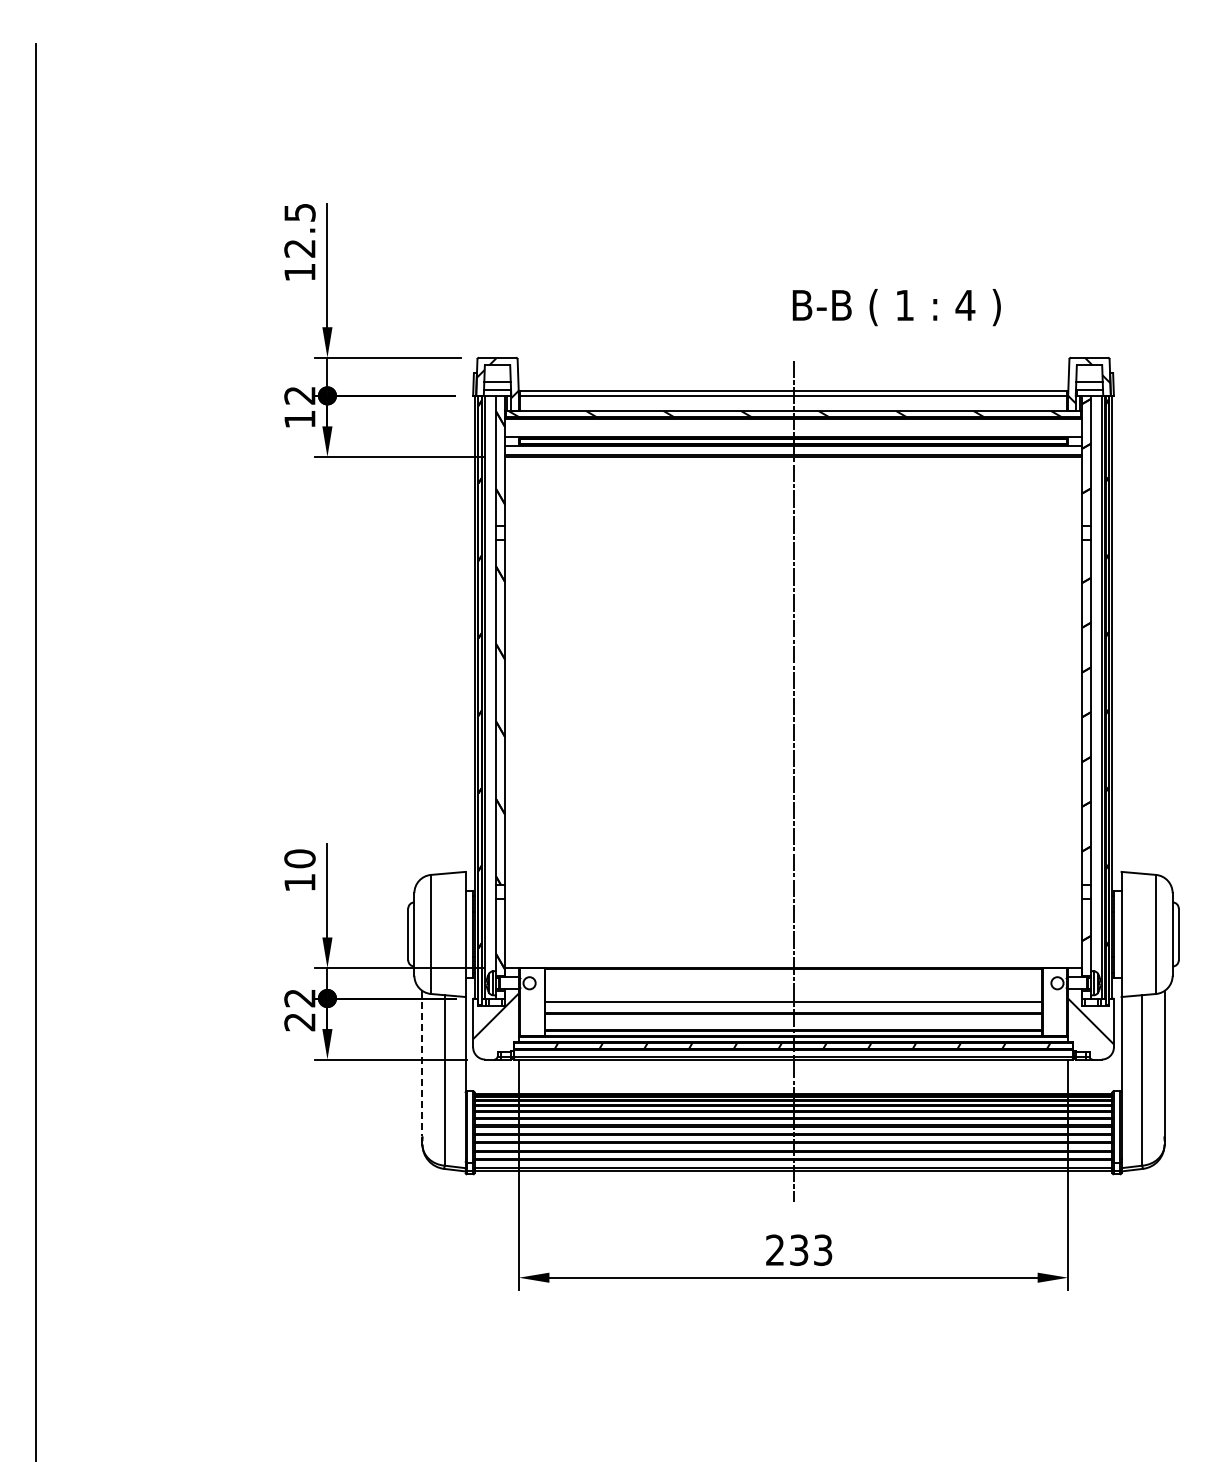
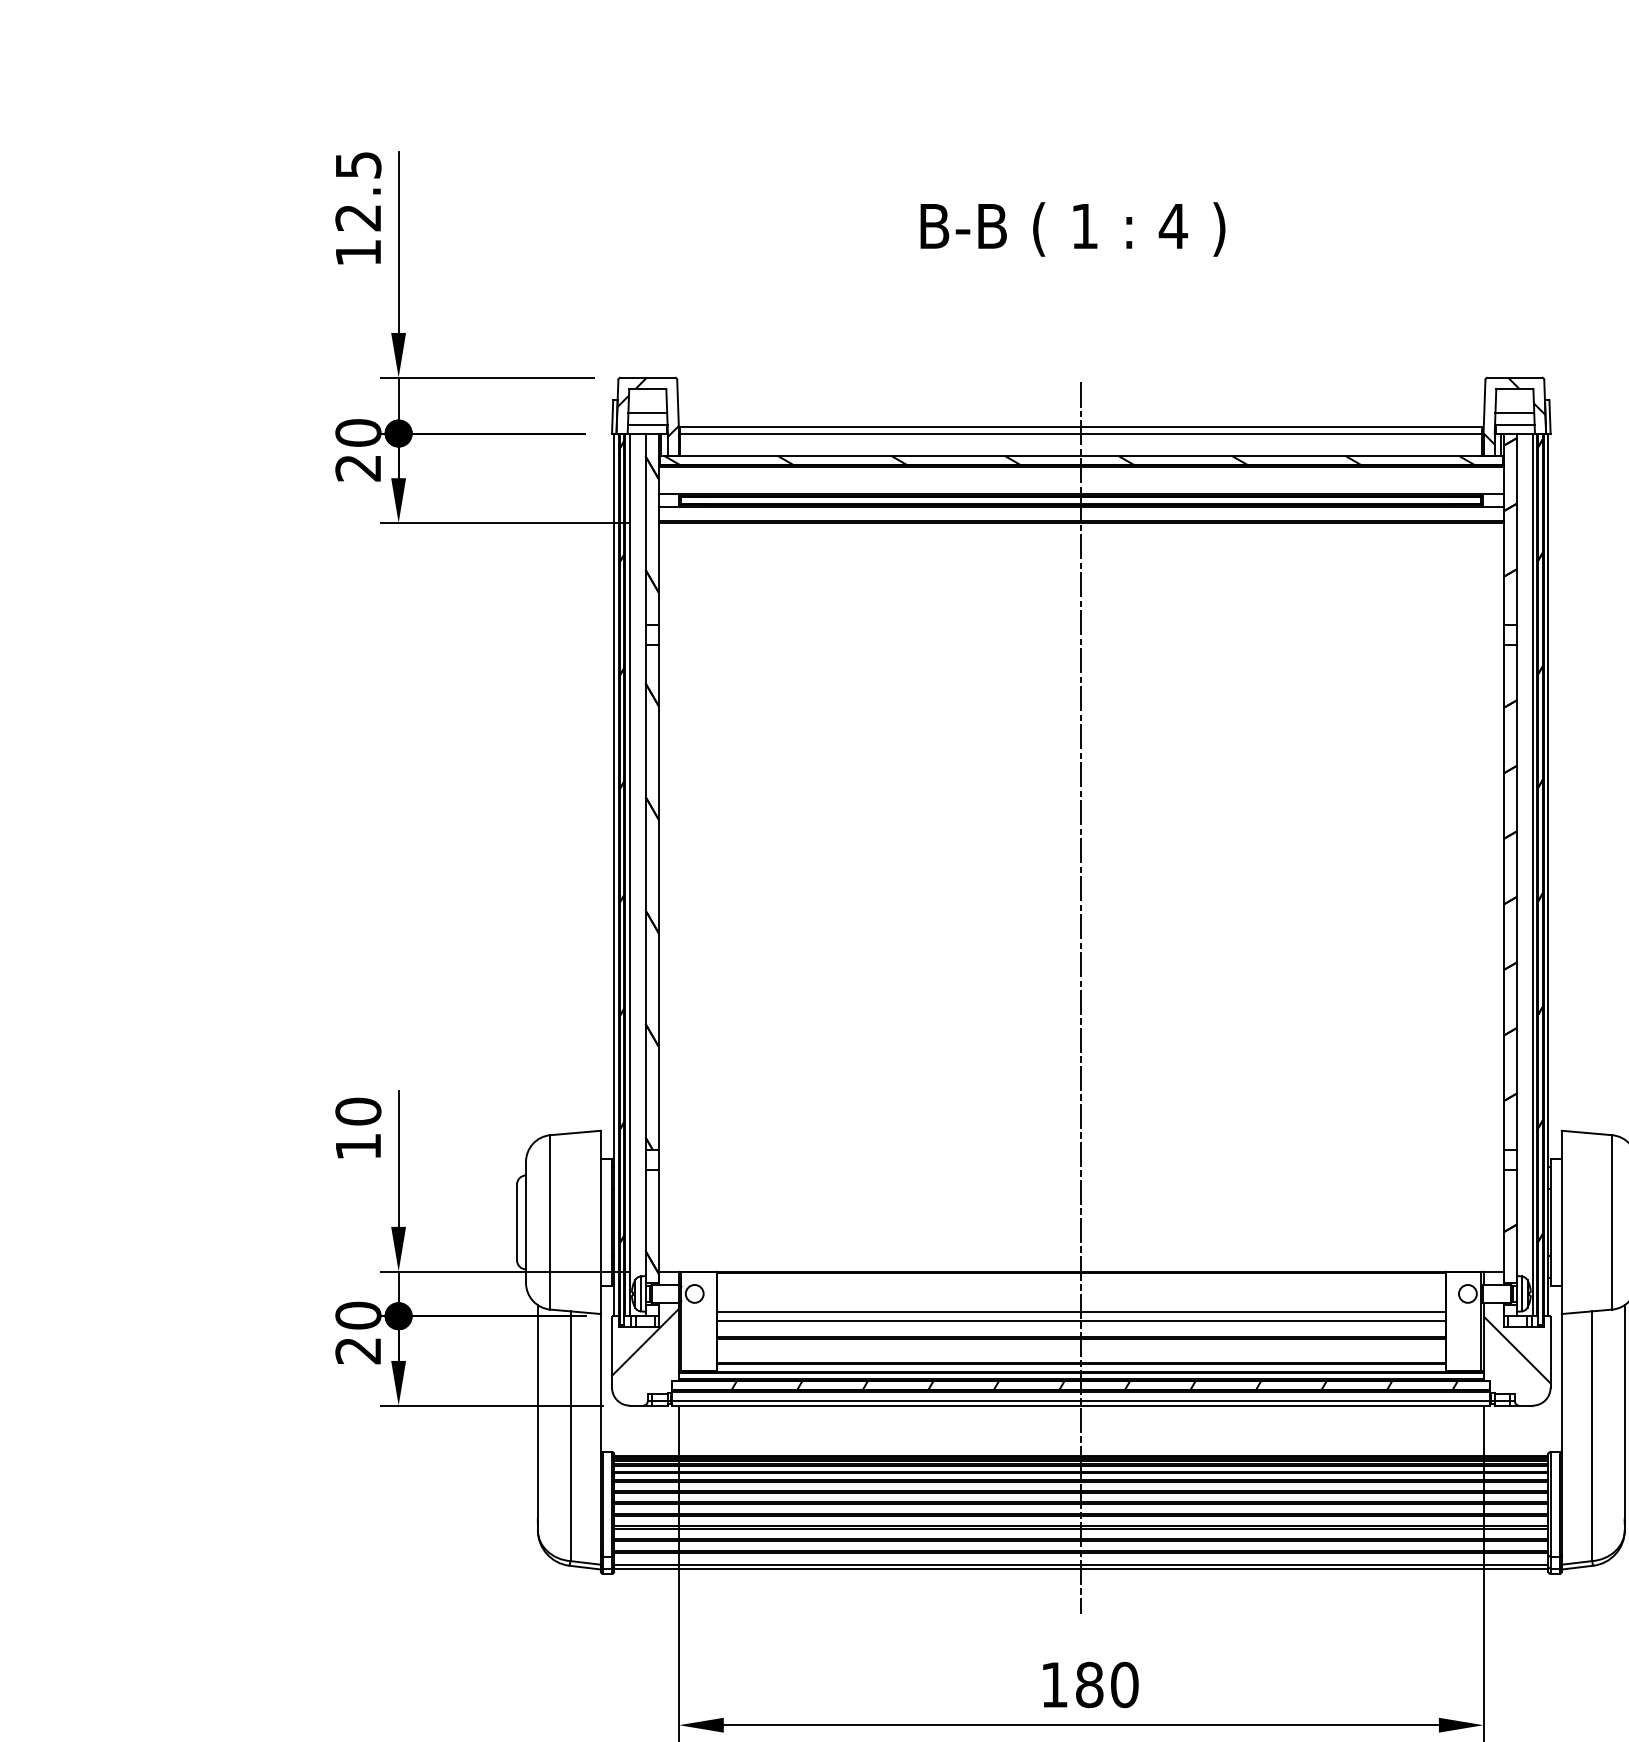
text: (896, 307) -> (1072, 229), moved
text: (299, 407) -> (357, 450), 12 -> 20
line: (793, 995) -> (1081, 1311), added
text: (299, 997) -> (357, 1314), 22 -> 20
line: (422, 1063) -> (537, 1411), dashed -> solid
text: (799, 1250) -> (1090, 1685), 233 -> 180

